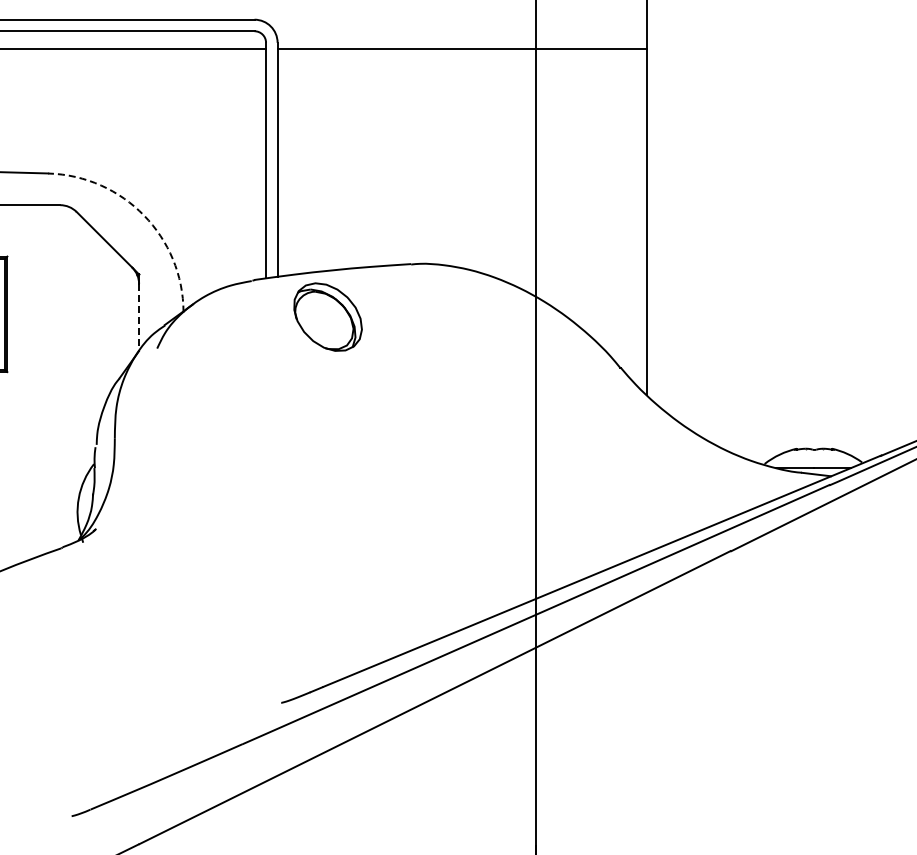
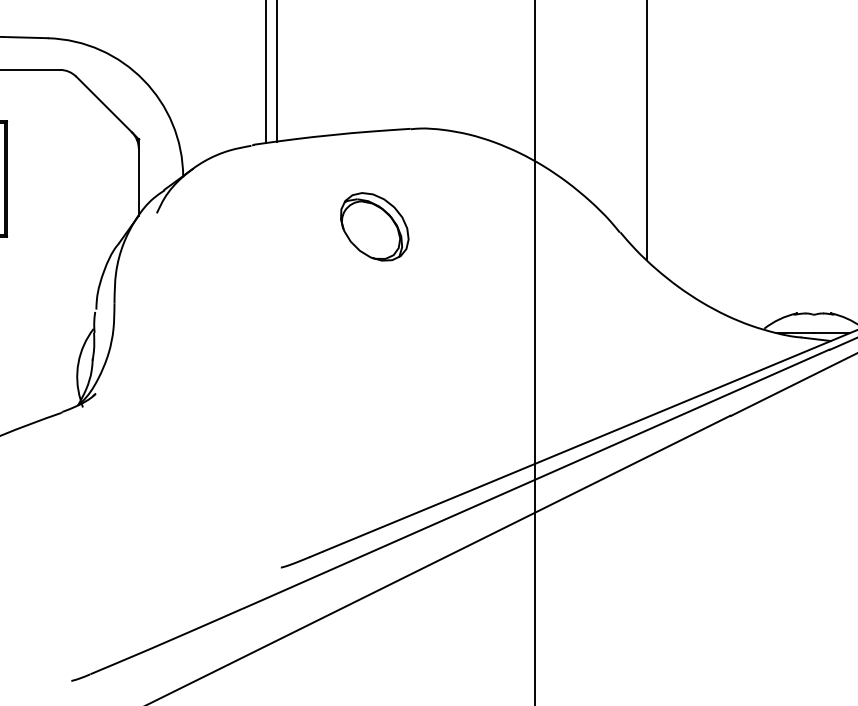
arc: (144, 215) -> (144, 80), dashed -> solid
part: (327, 316) -> (374, 226), moved
line: (139, 317) -> (139, 182), dashed -> solid

